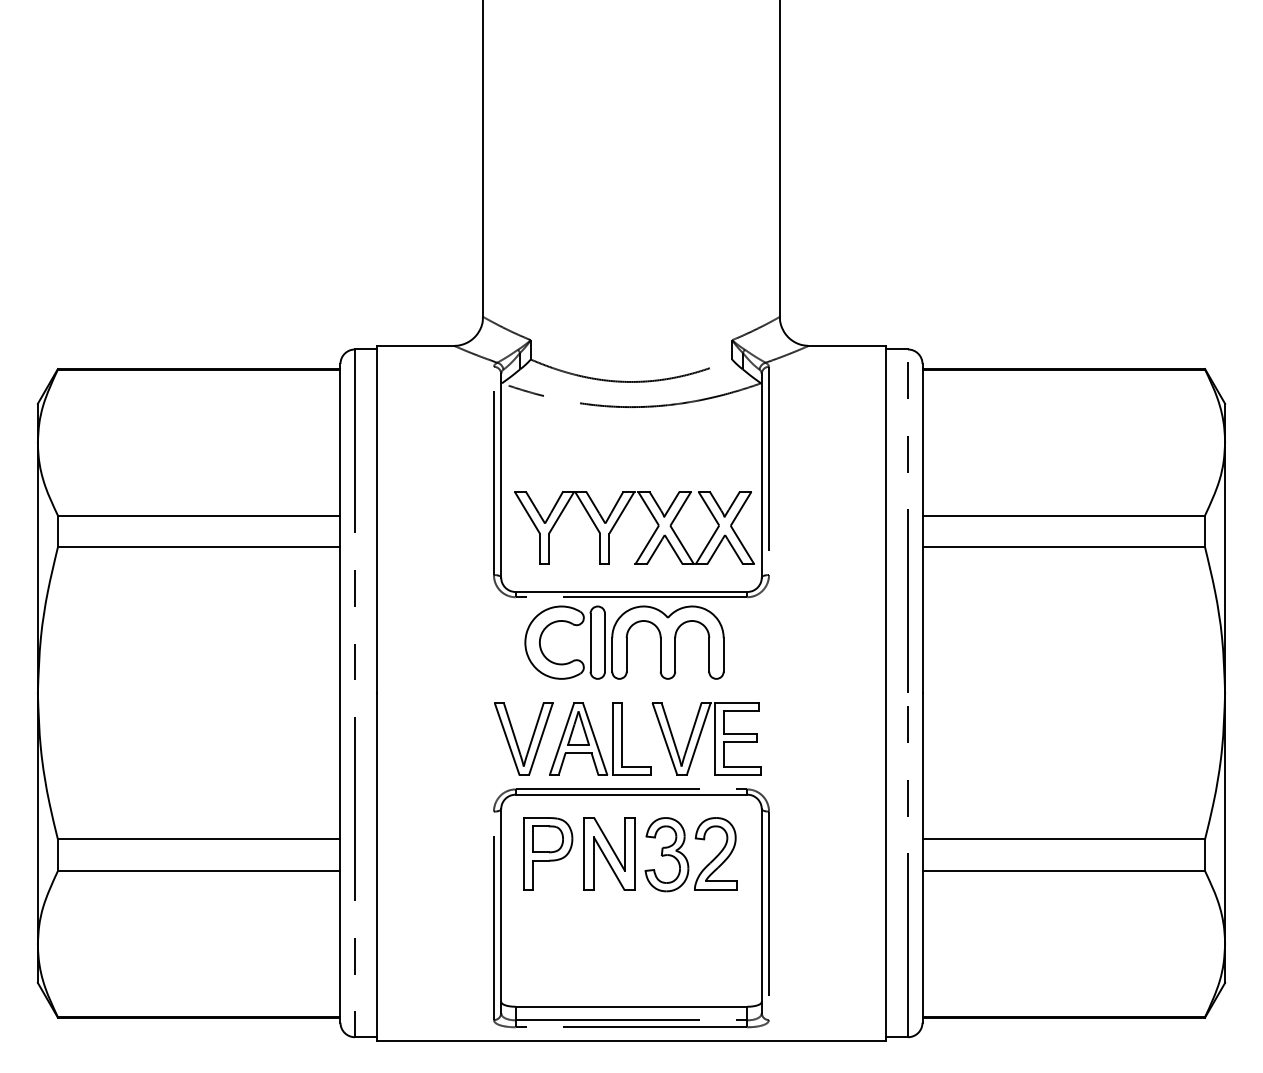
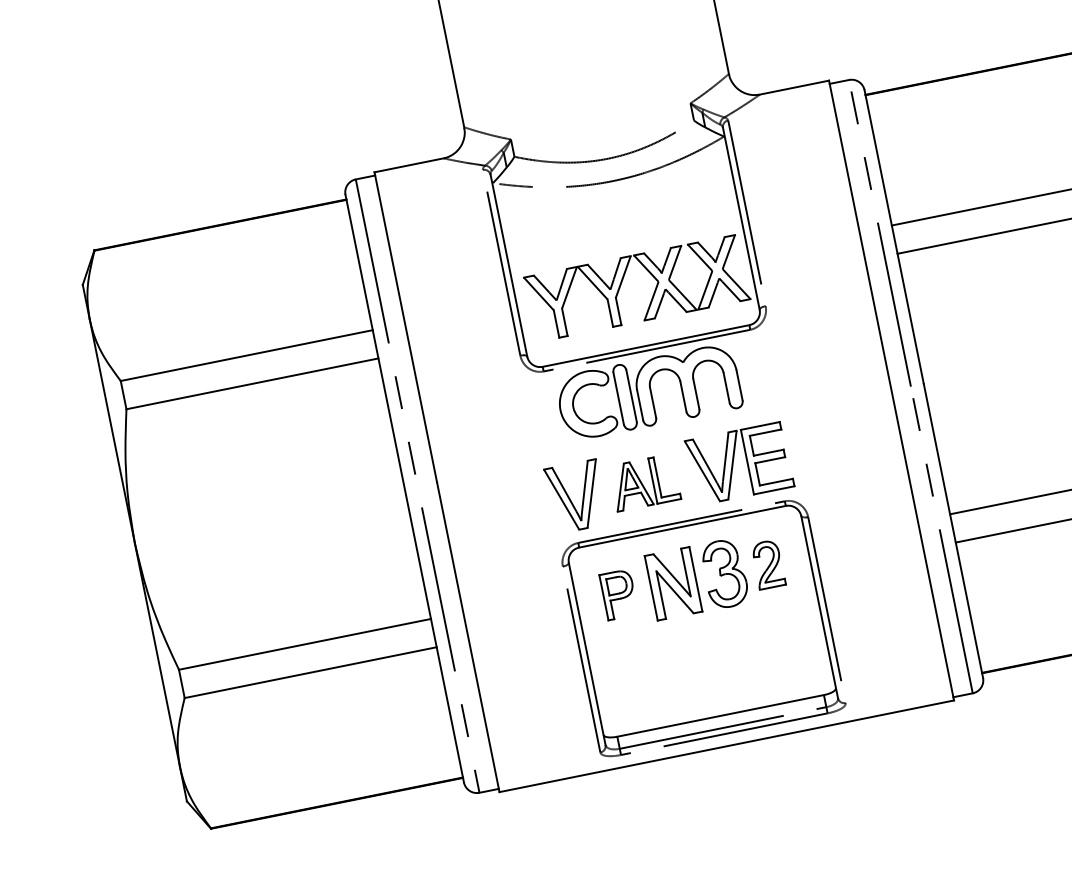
part: (600, 738) -> (644, 482), size x0.7
part: (548, 853) -> (619, 594), size x0.7
part: (715, 853) -> (767, 564), size x0.7

